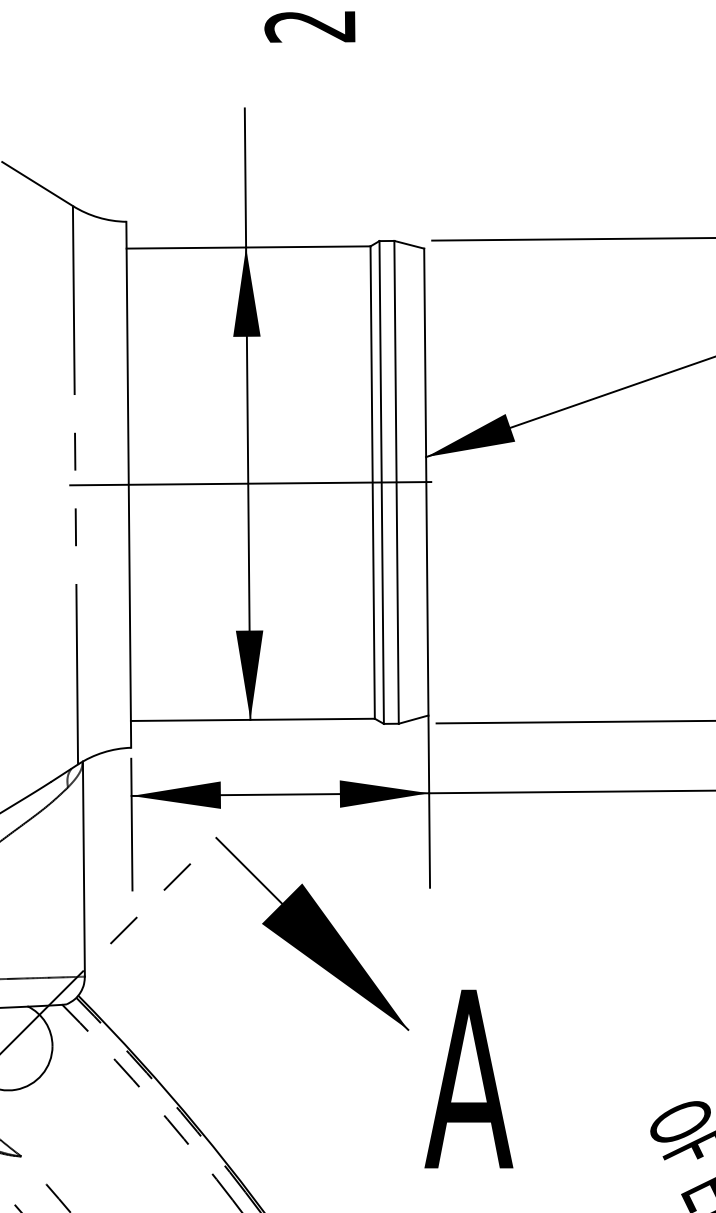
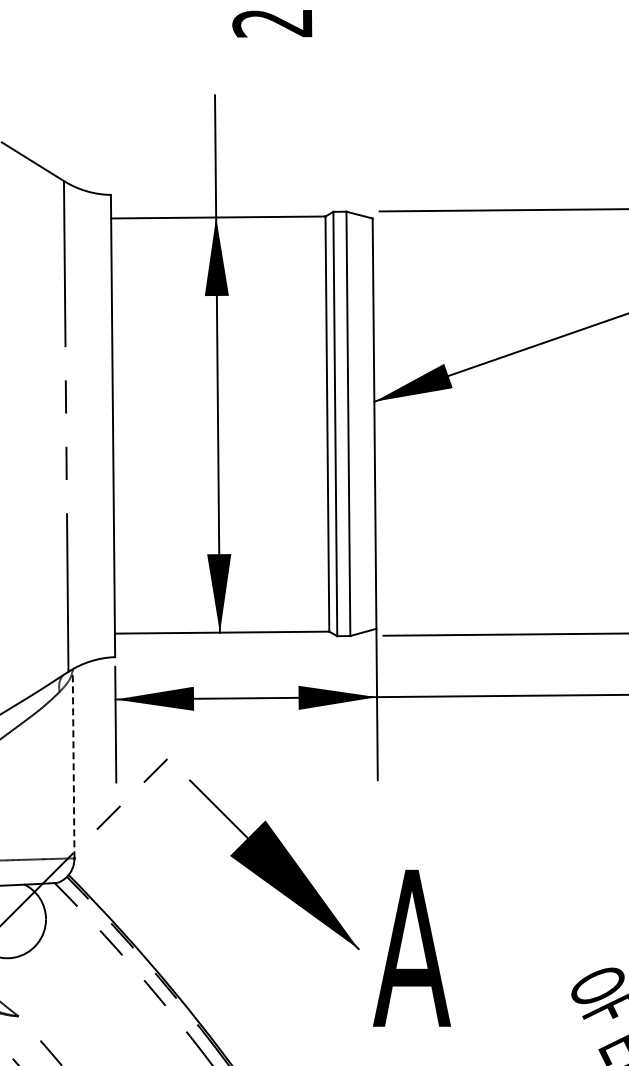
line: (249, 483) -> (219, 424), removed
line: (83, 868) -> (73, 763), solid -> dashed
part: (312, 933) -> (274, 864), moved

